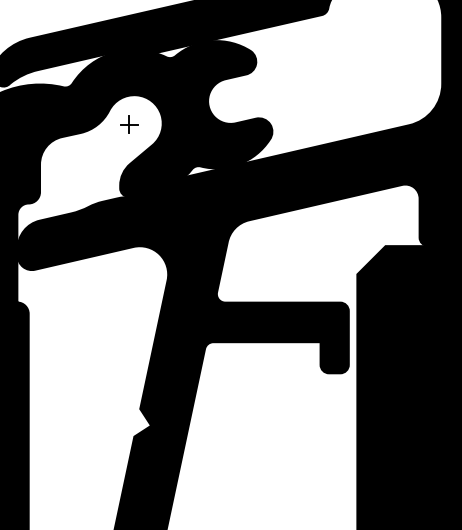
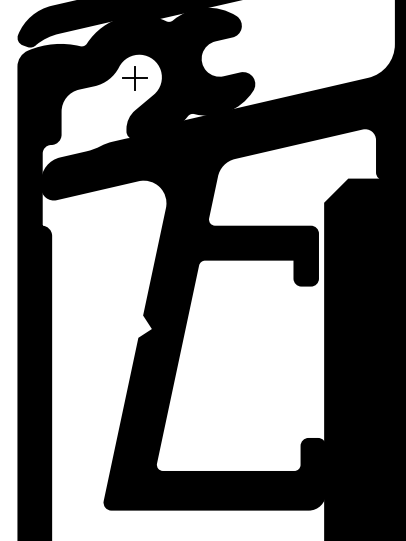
part: (128, 124) -> (134, 78), size x1.67

